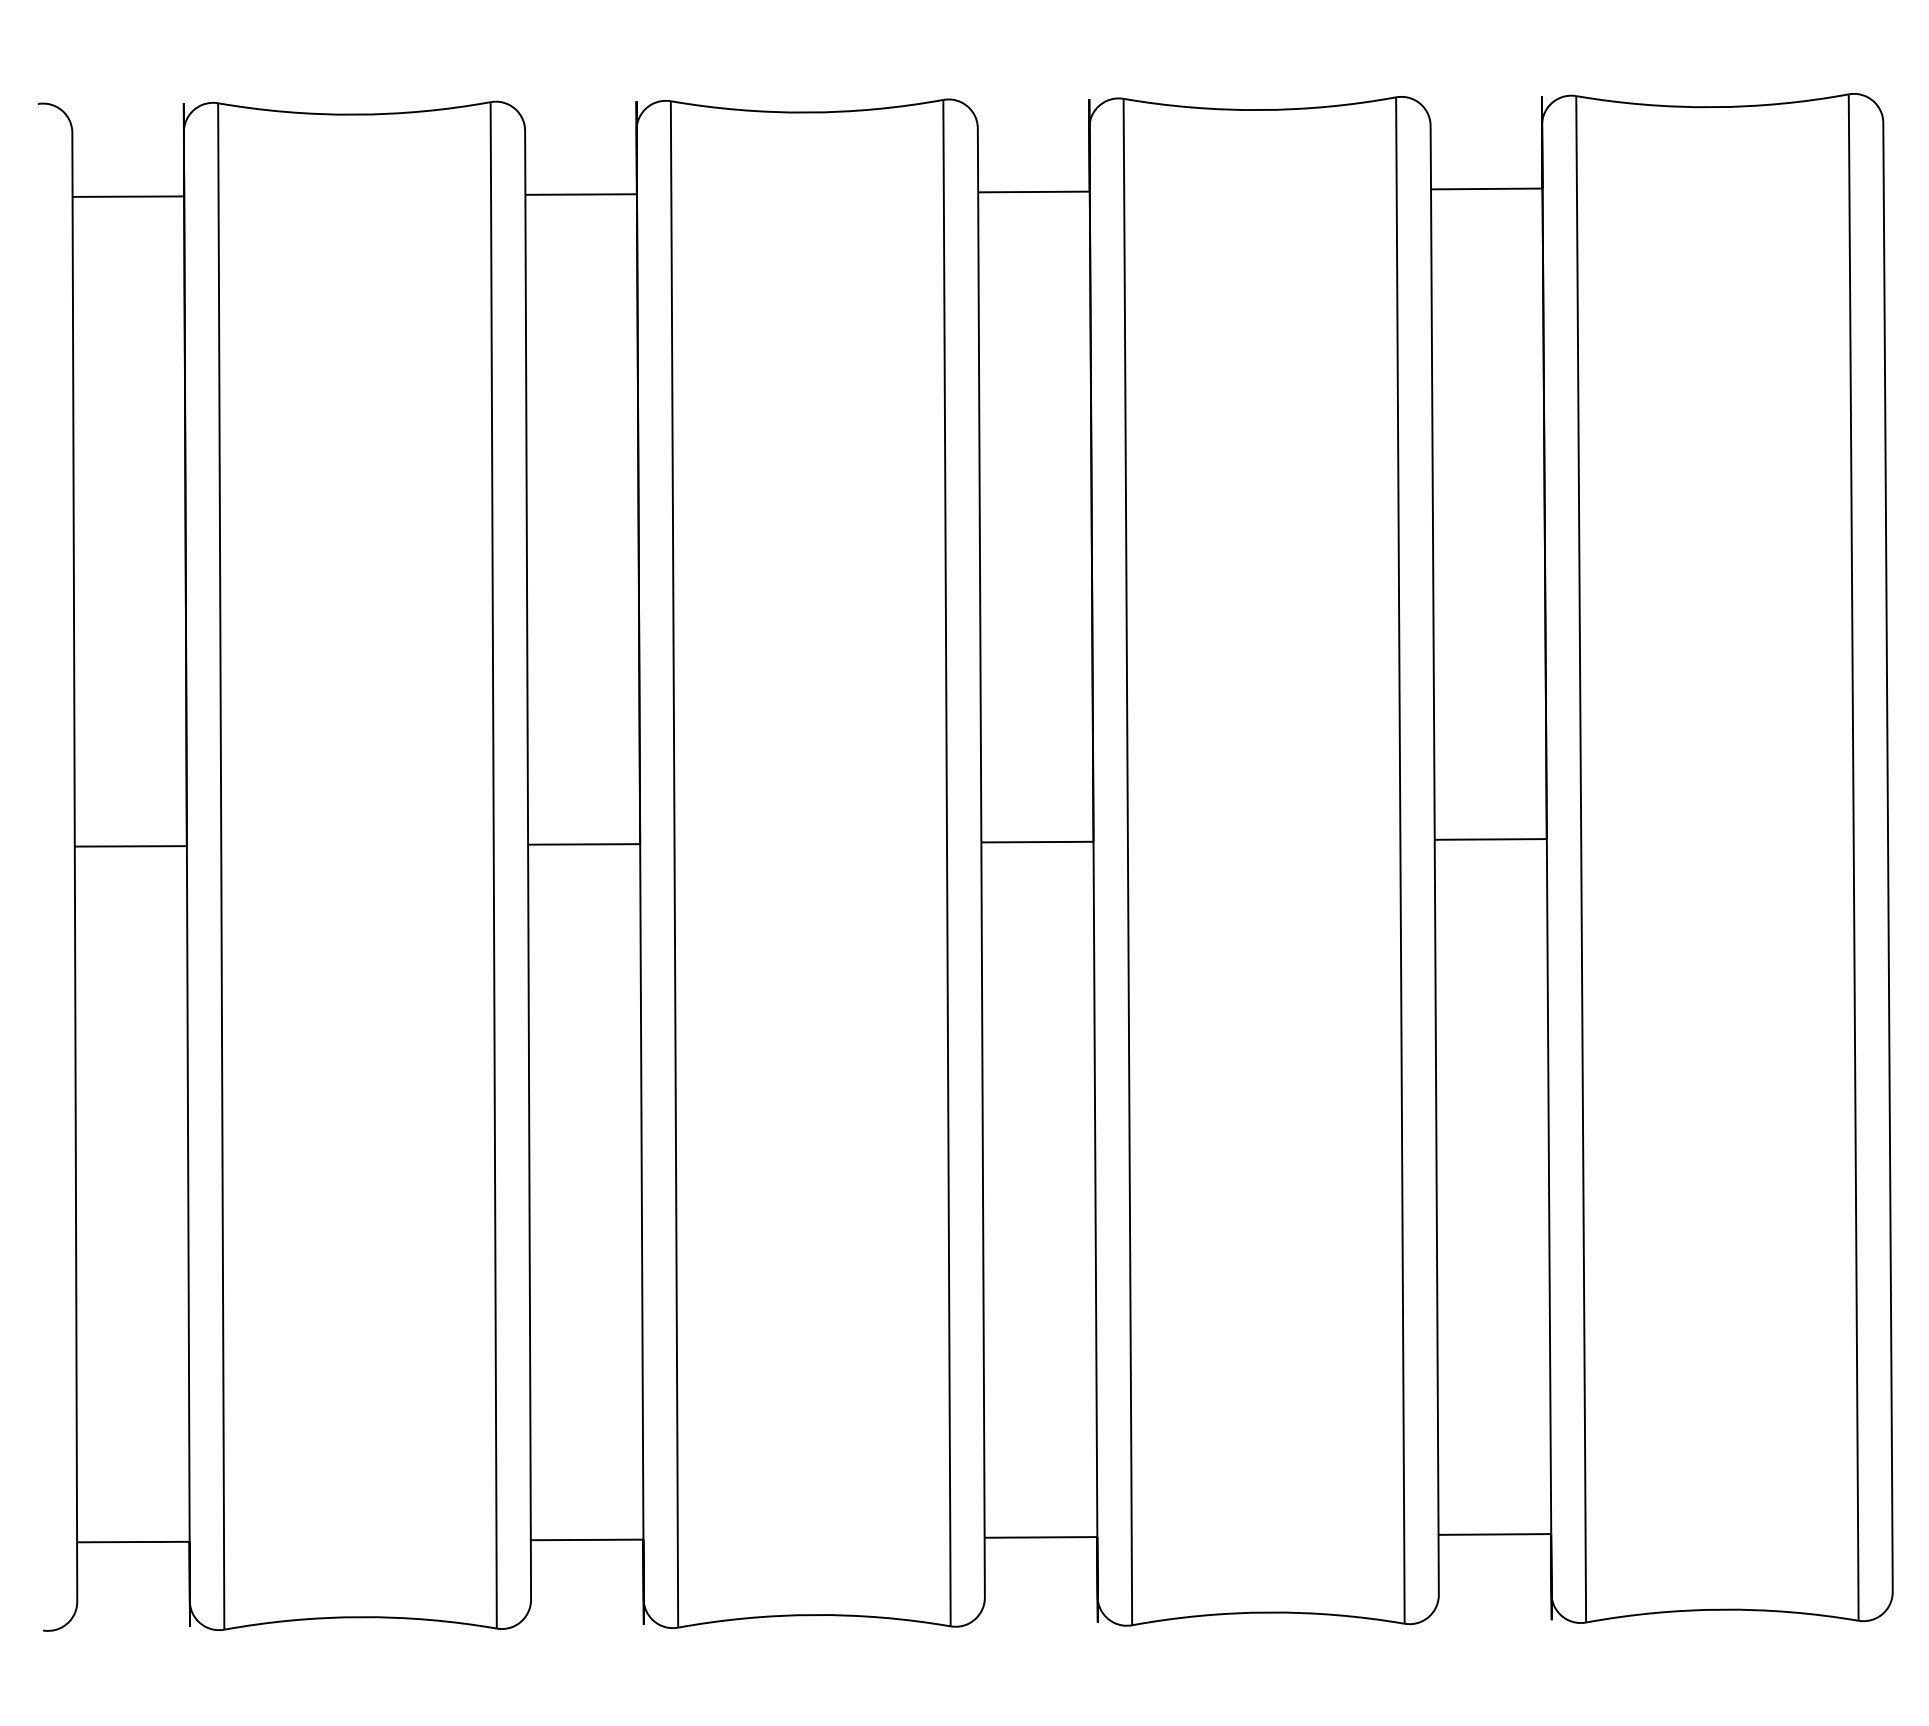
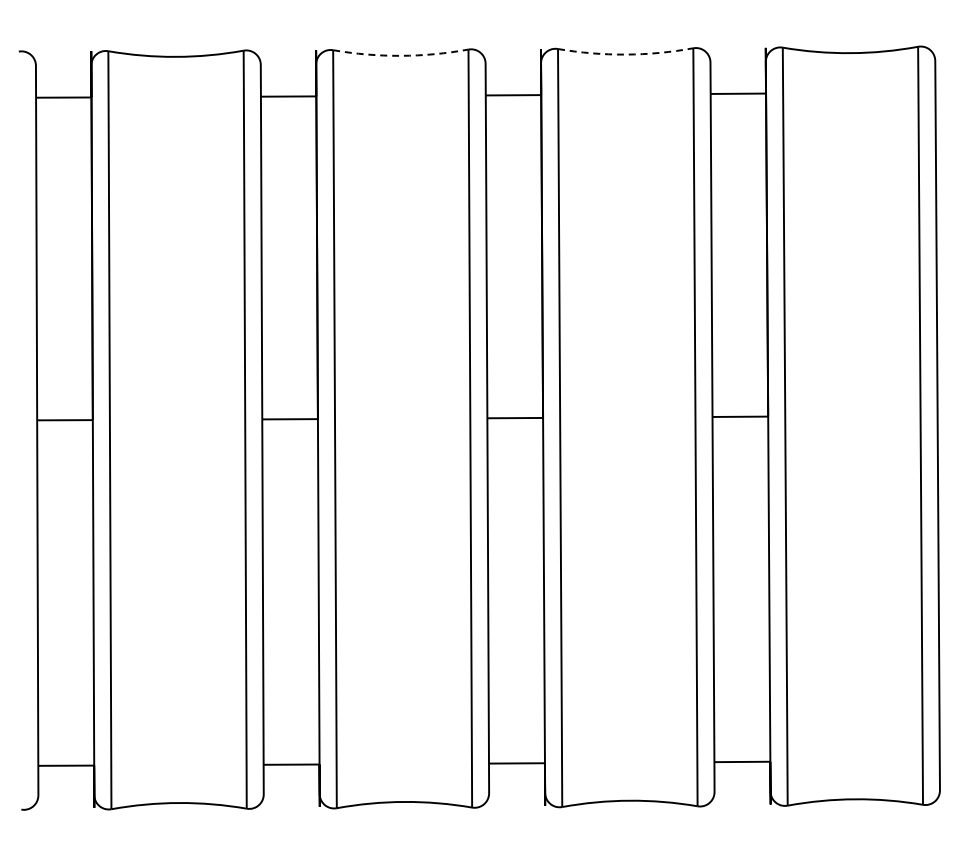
arc: (1259, 109) -> (625, 54), solid -> dashed
arc: (806, 111) -> (400, 55), solid -> dashed

